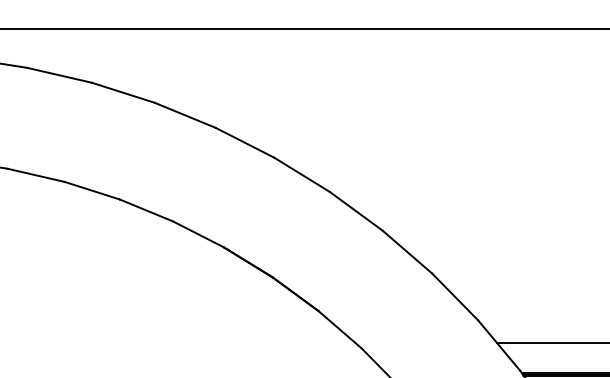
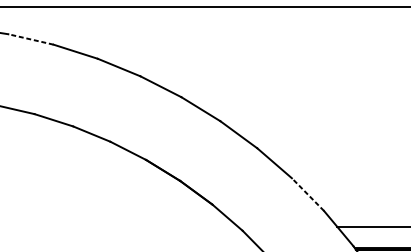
line: (58, 75) -> (30, 39), solid -> dashed
line: (455, 296) -> (308, 194), solid -> dashed

